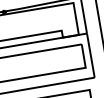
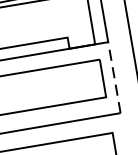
line: (90, 55) -> (113, 77), solid -> dashed

